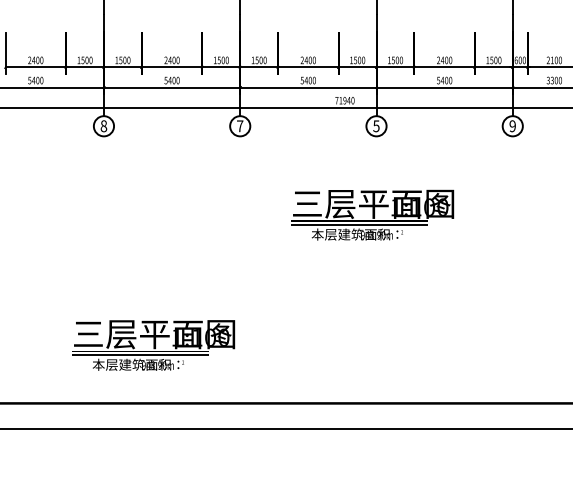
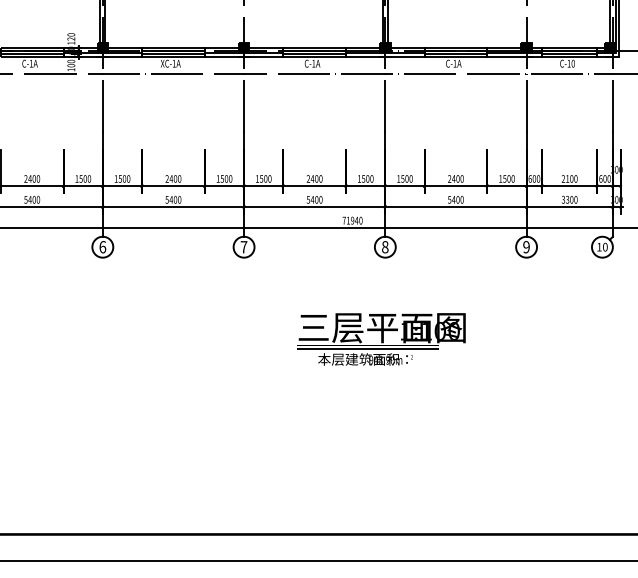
text: (103, 126) -> (102, 247), 8 -> 6
text: (375, 126) -> (384, 247), 5 -> 8
part: (153, 345) -> (154, 474), removed

